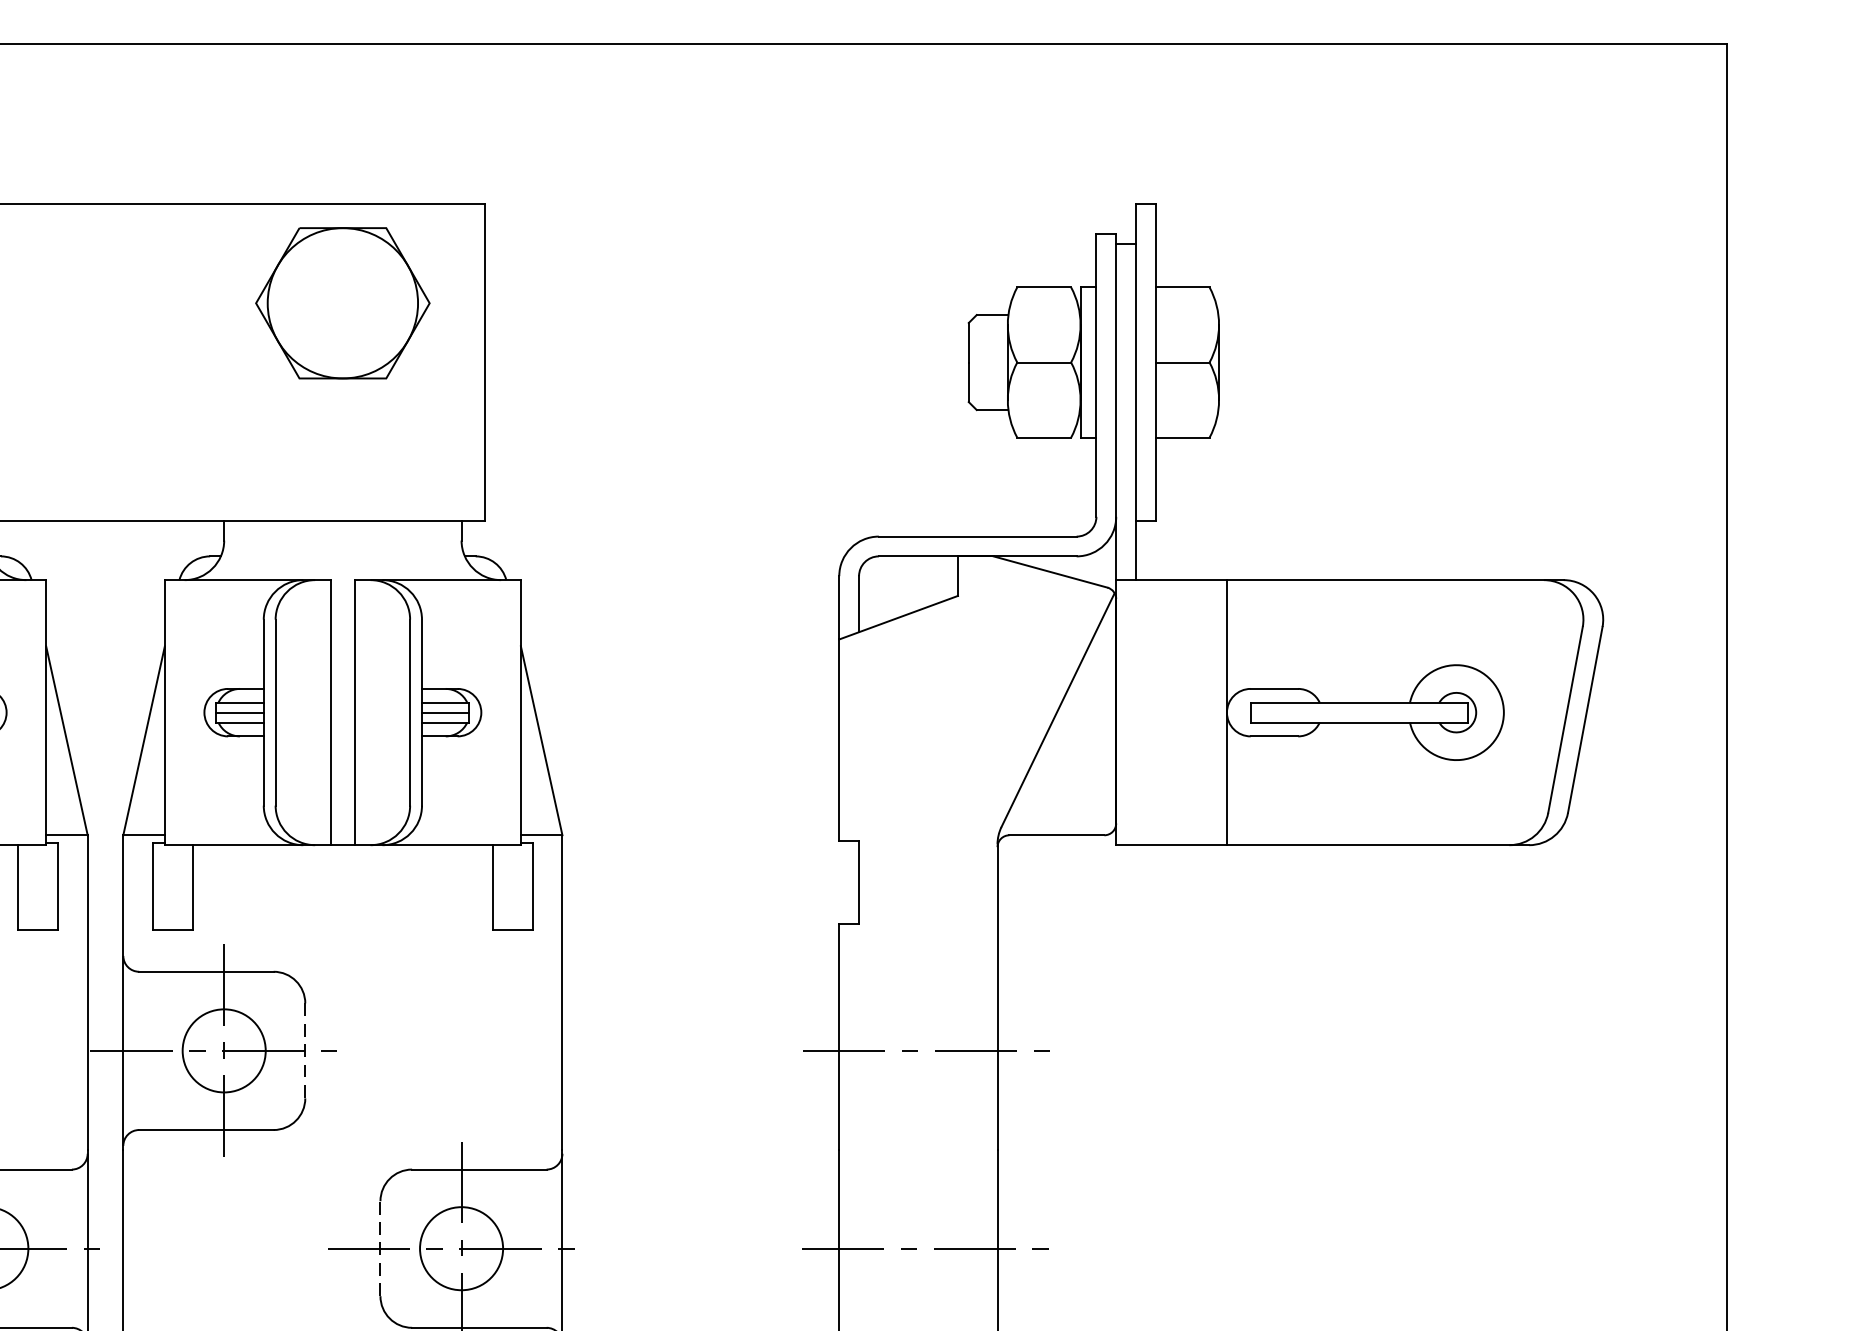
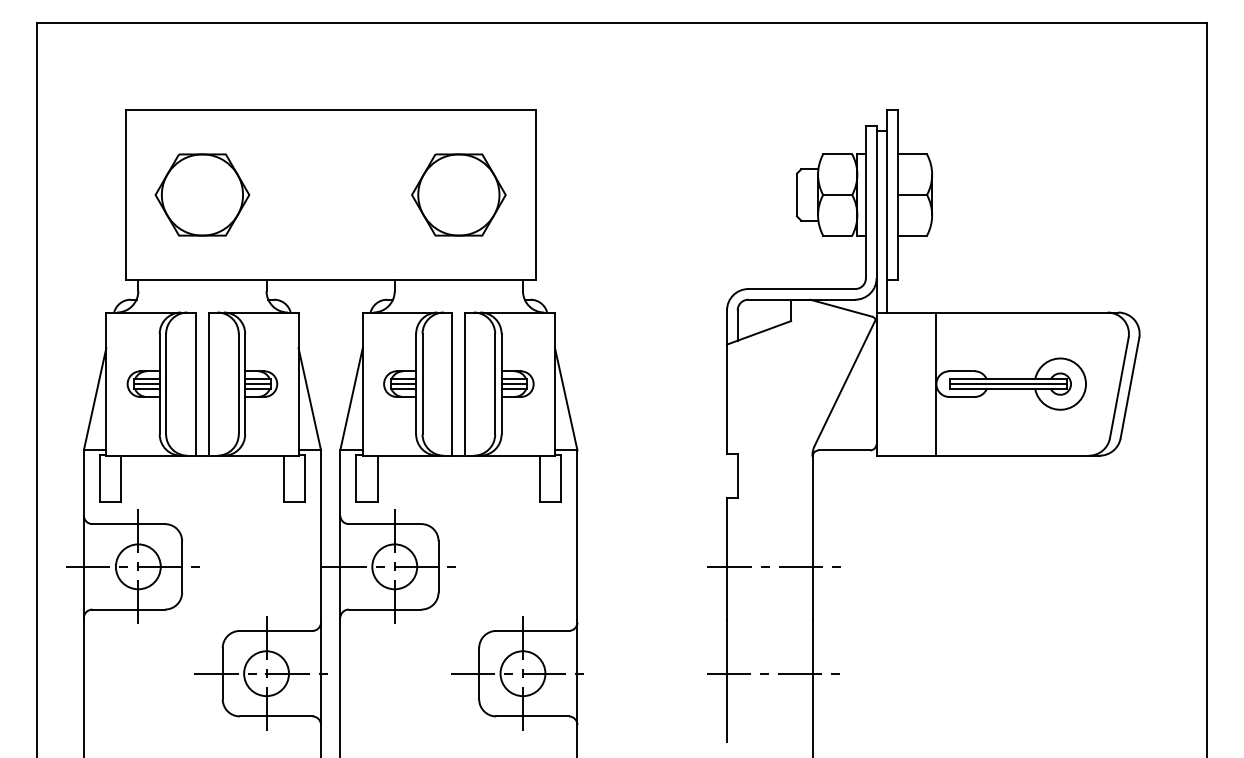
part: (342, 302) -> (458, 194), moved
line: (1358, 713) -> (1007, 384), added
line: (305, 1050) -> (438, 566), dashed -> solid
line: (381, 1248) -> (479, 673), dashed -> solid

